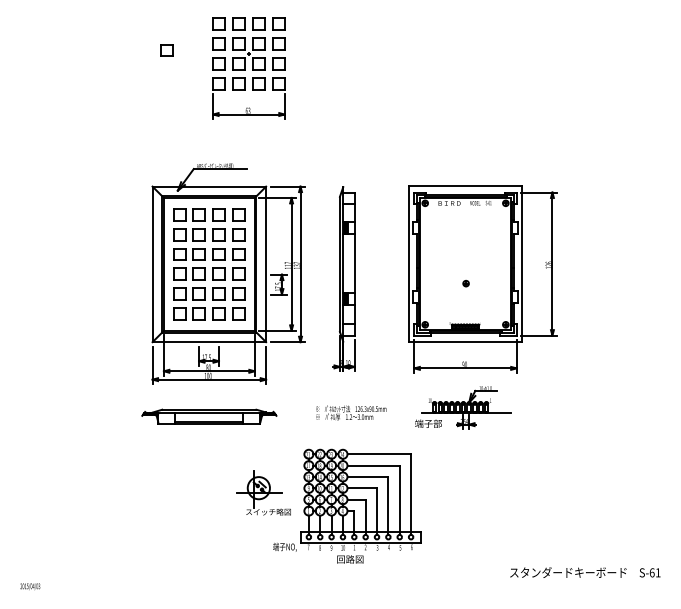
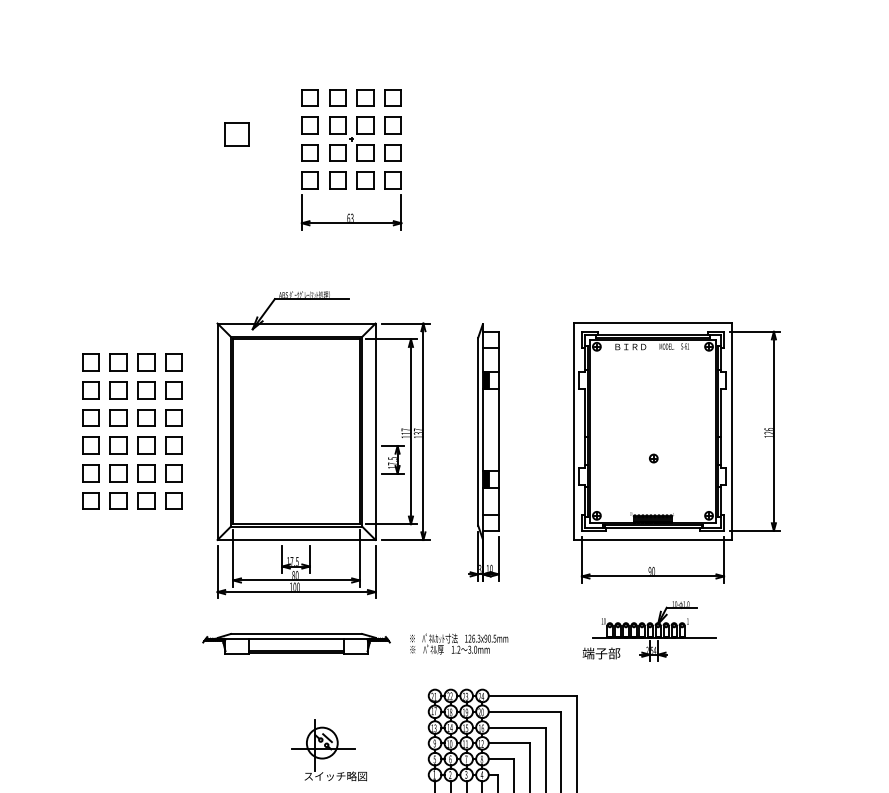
part: (166, 50) -> (236, 134), size x1.4
part: (209, 264) -> (132, 431), moved
text: (351, 412) -> (459, 643), moved
part: (263, 492) -> (328, 749), moved

